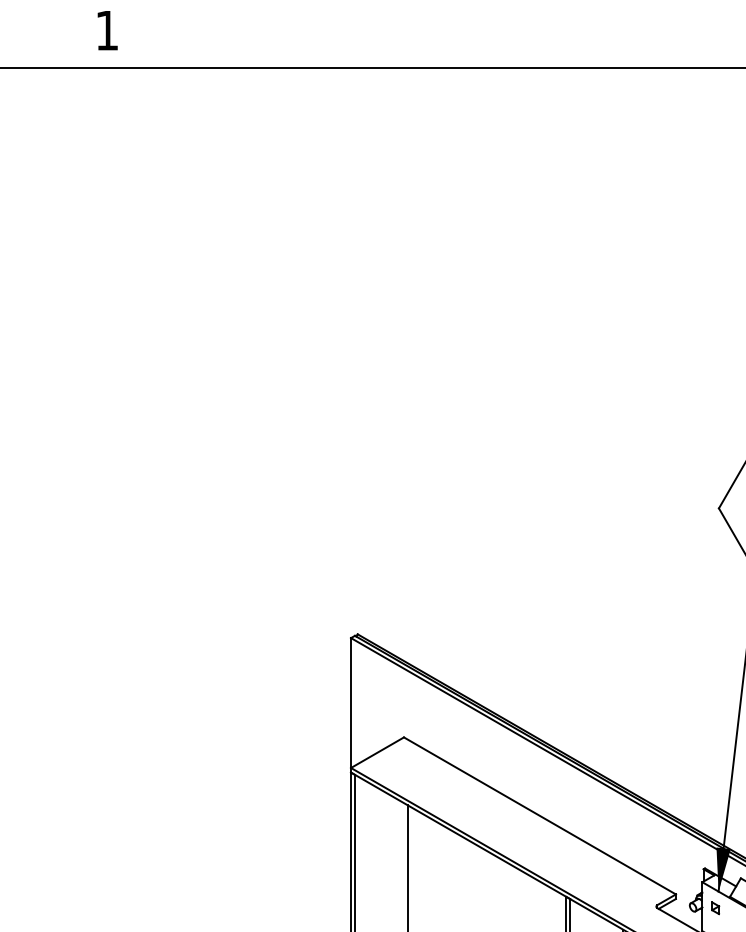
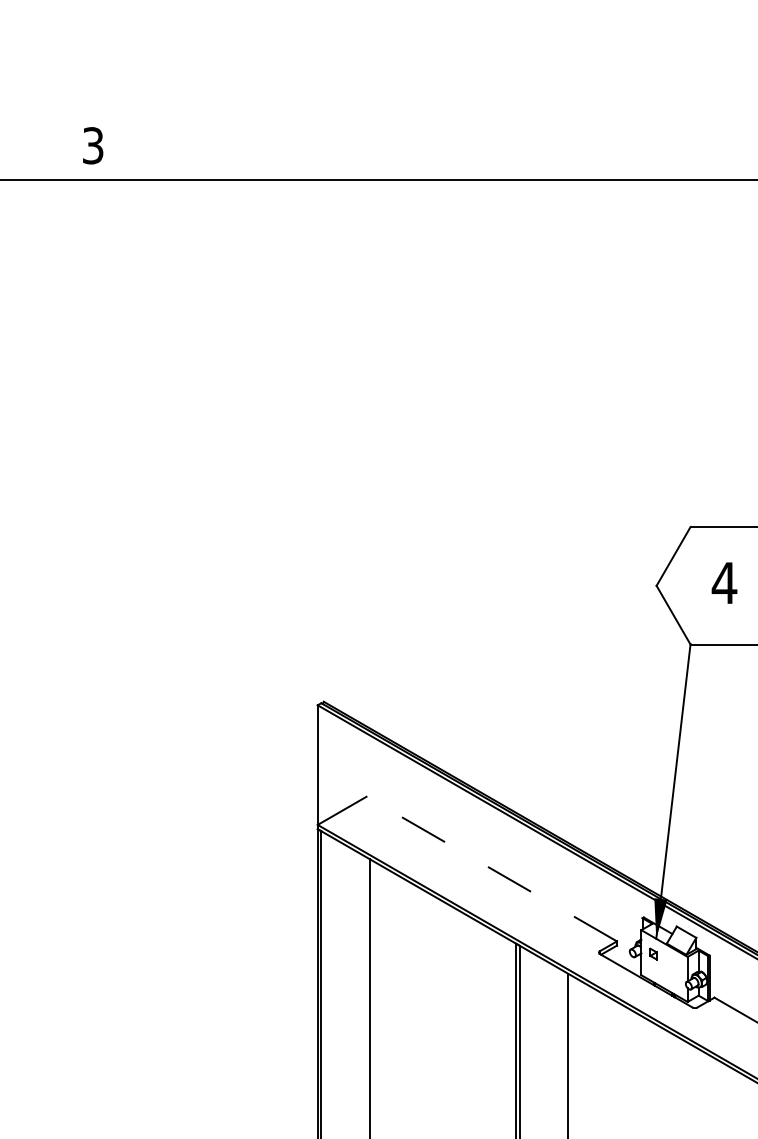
text: (107, 30) -> (93, 145), 1 -> 3
line: (539, 816) -> (491, 869), solid -> dashed

